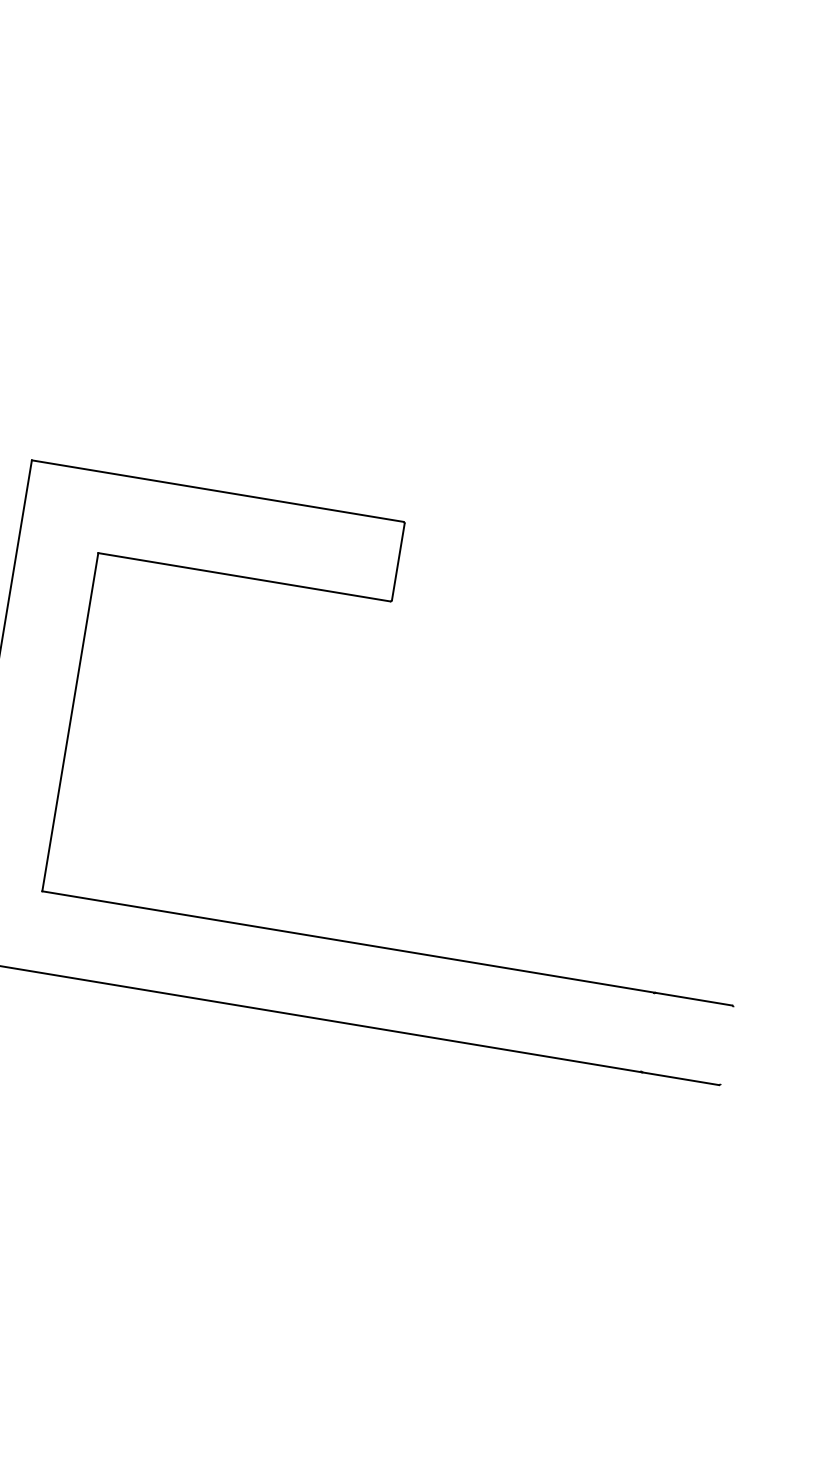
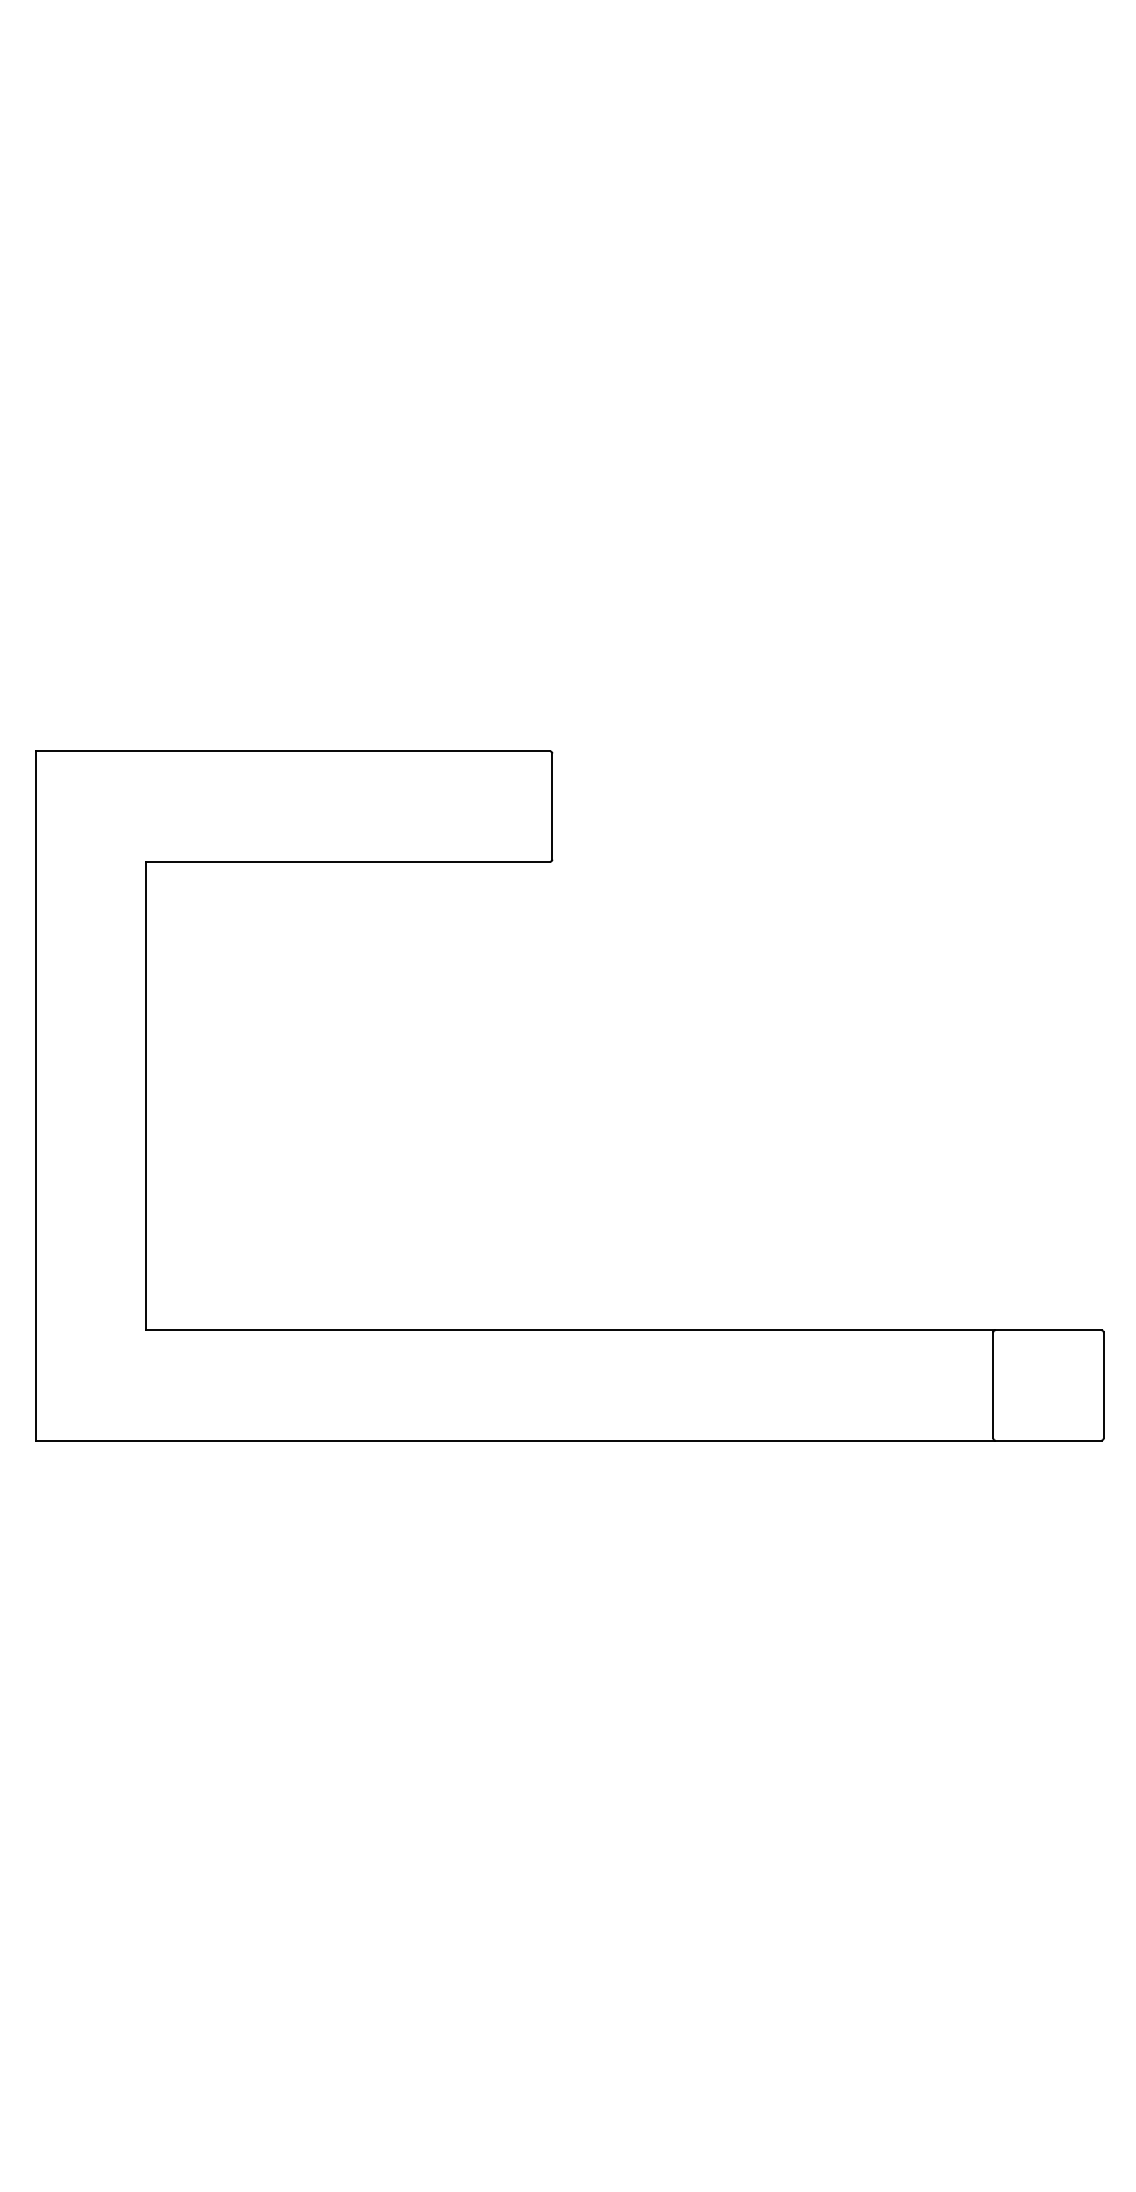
line: (647, 1032) -> (993, 1385), added
line: (726, 1045) -> (1103, 1385), added

